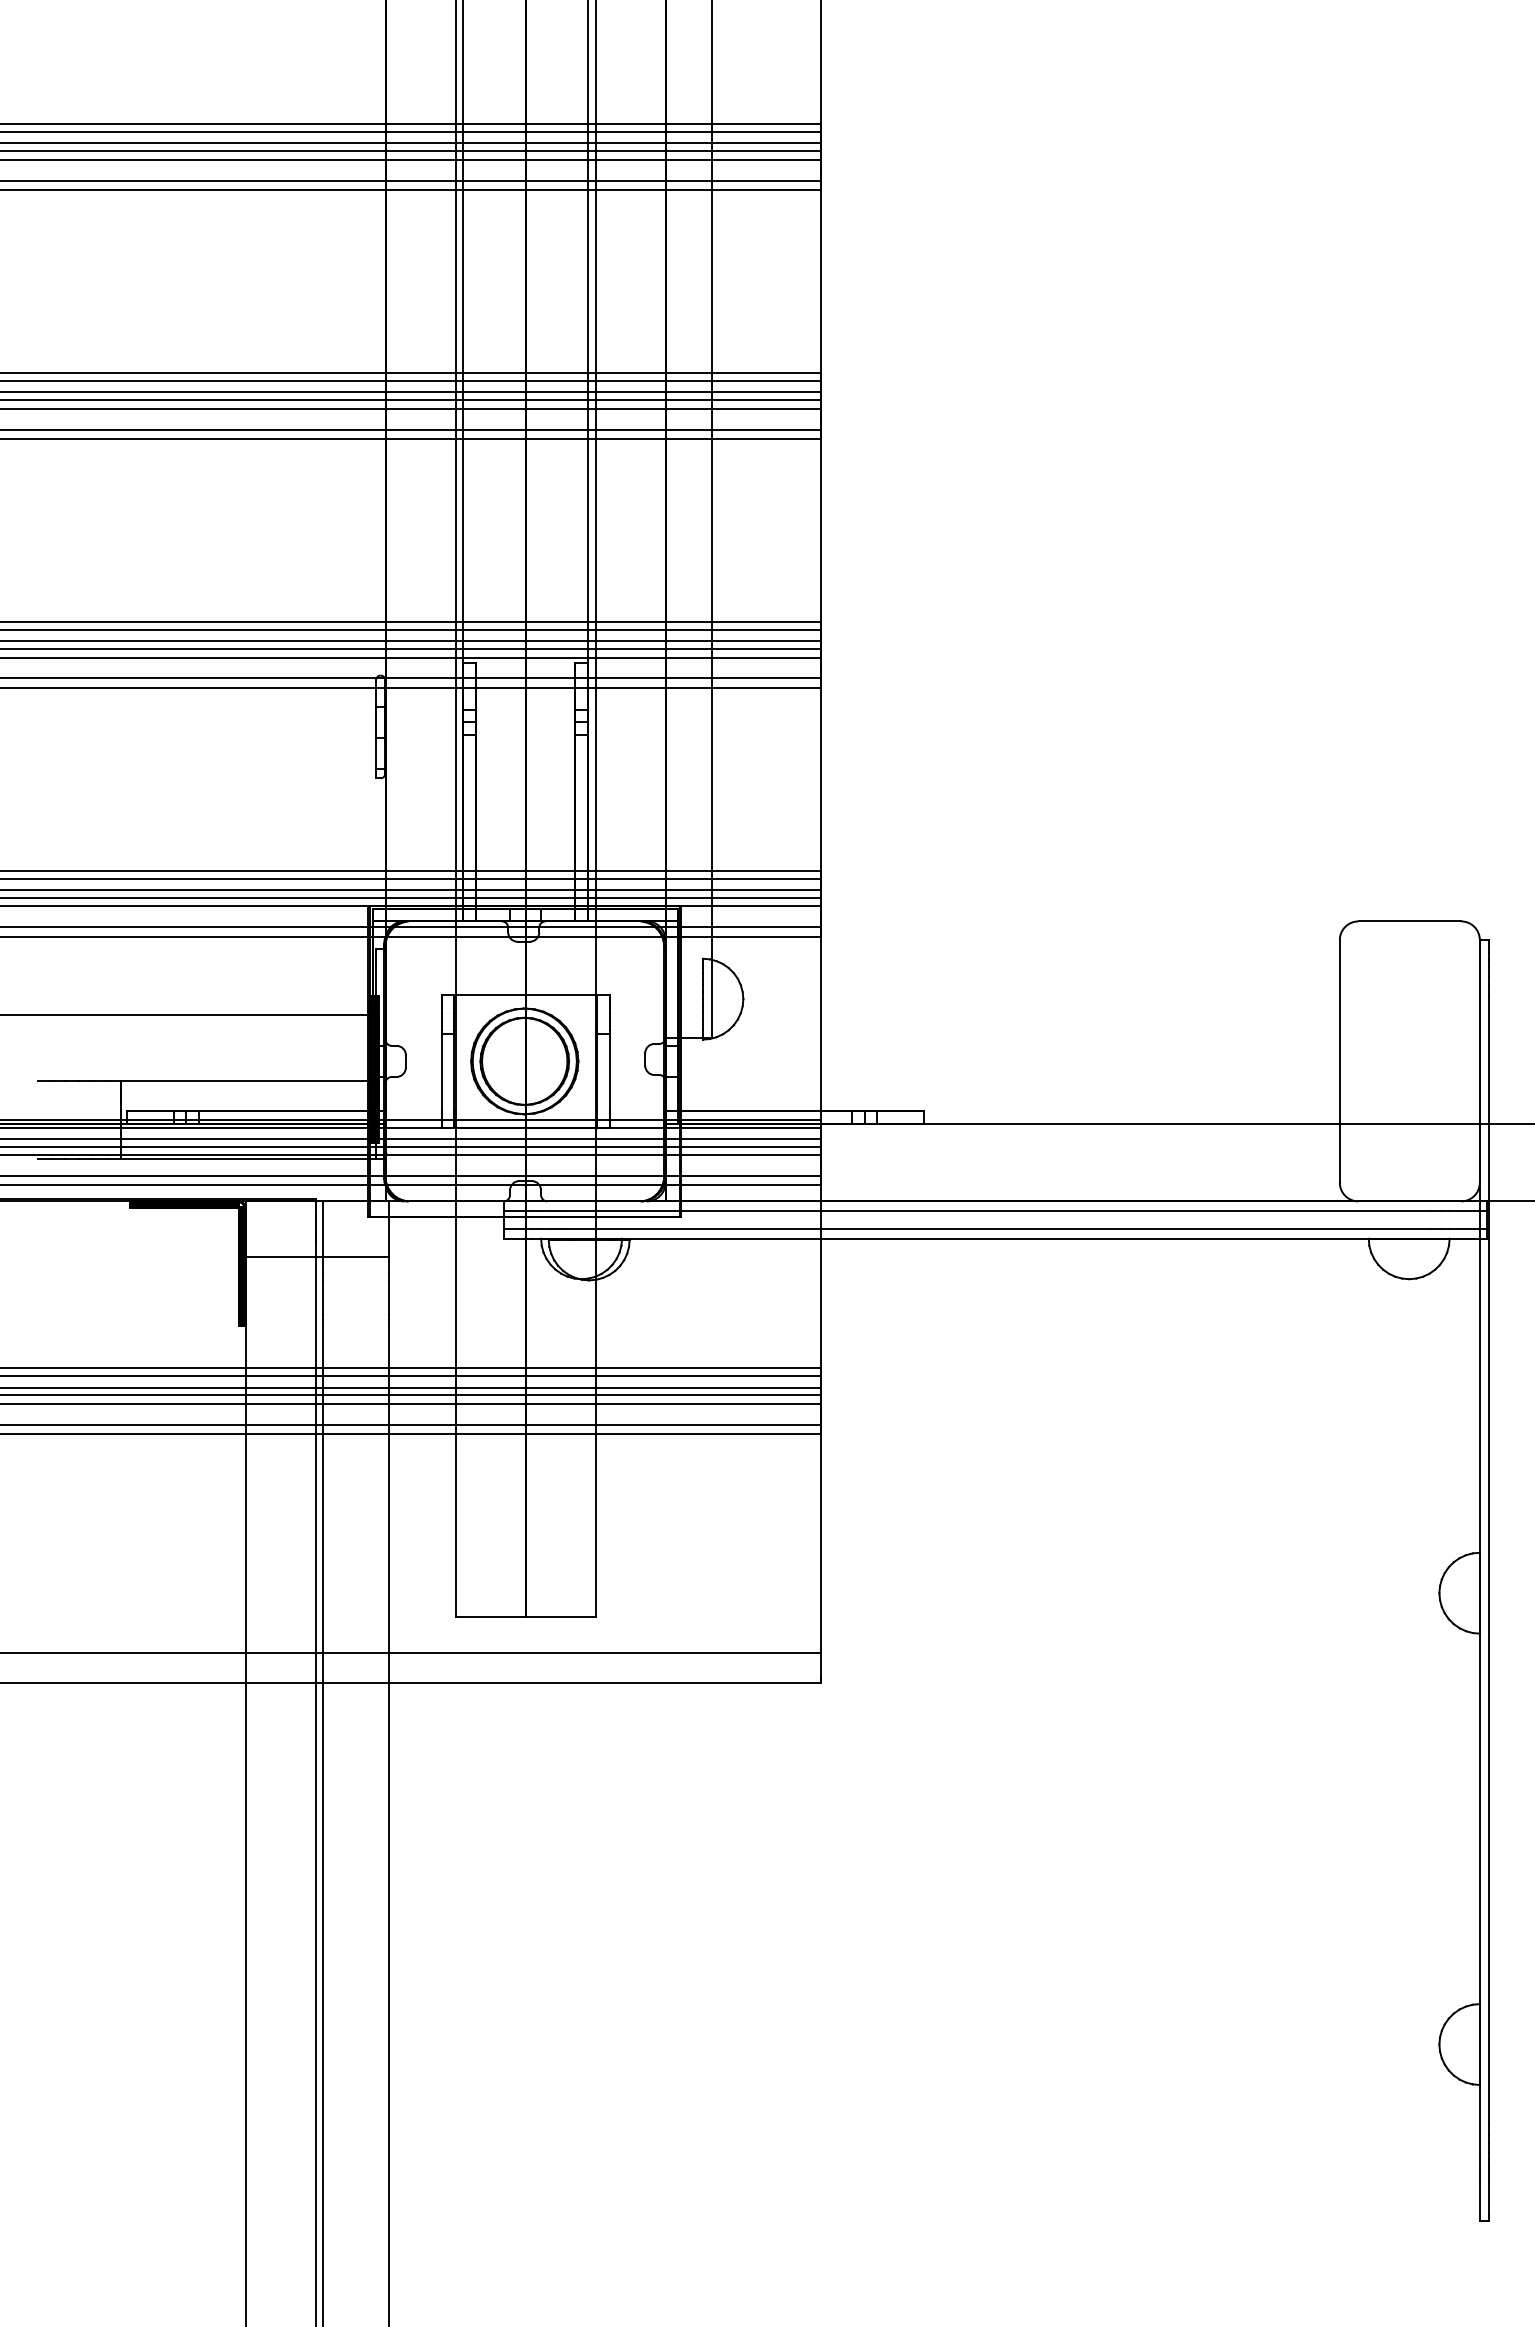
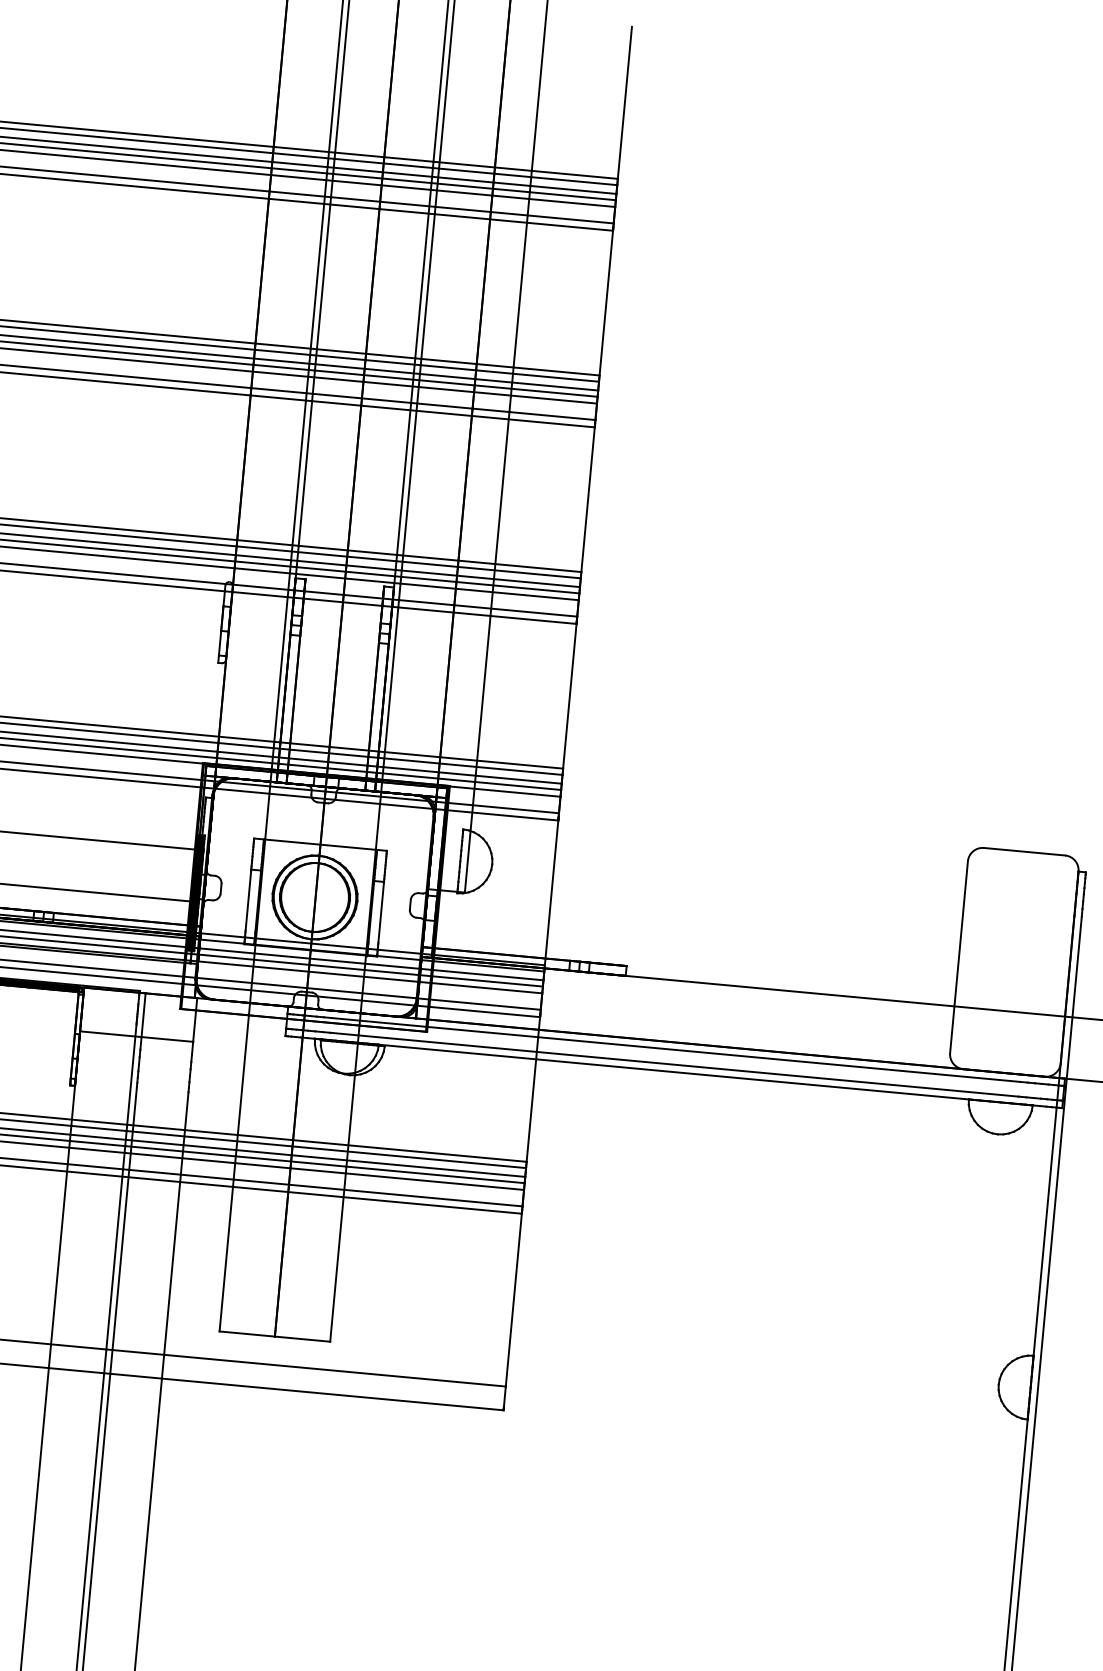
fill: (242, 1265) -> (77, 1038), removed

